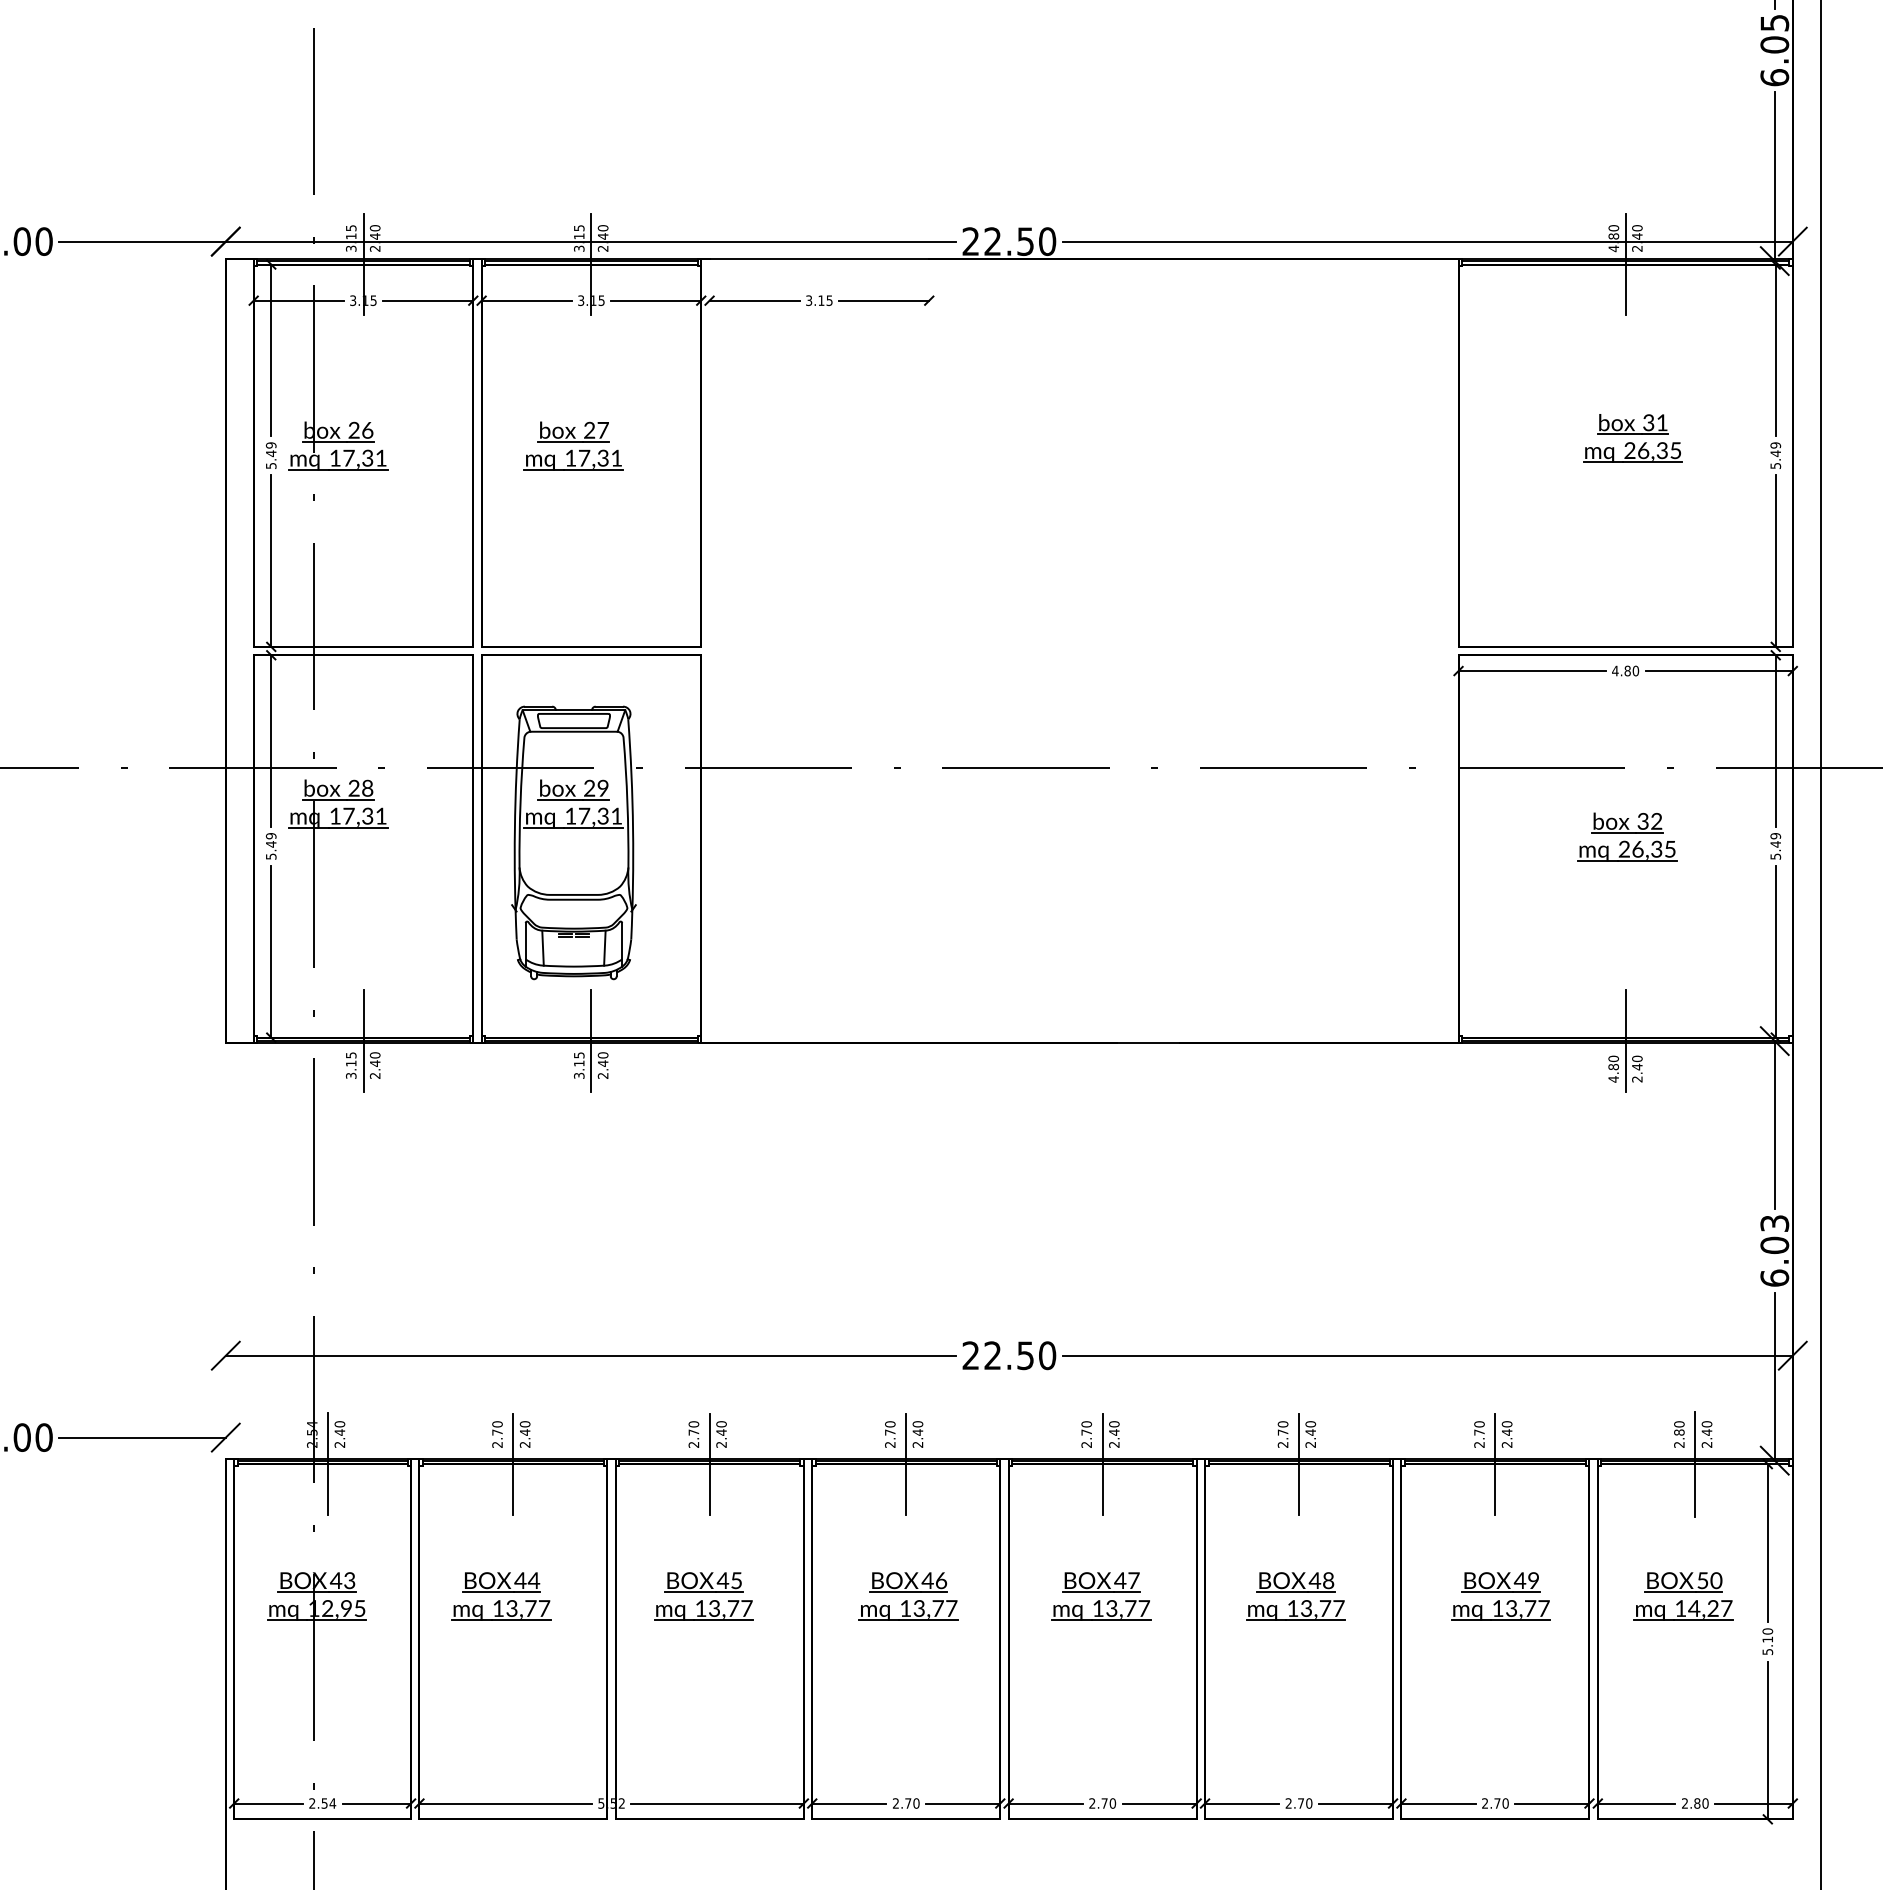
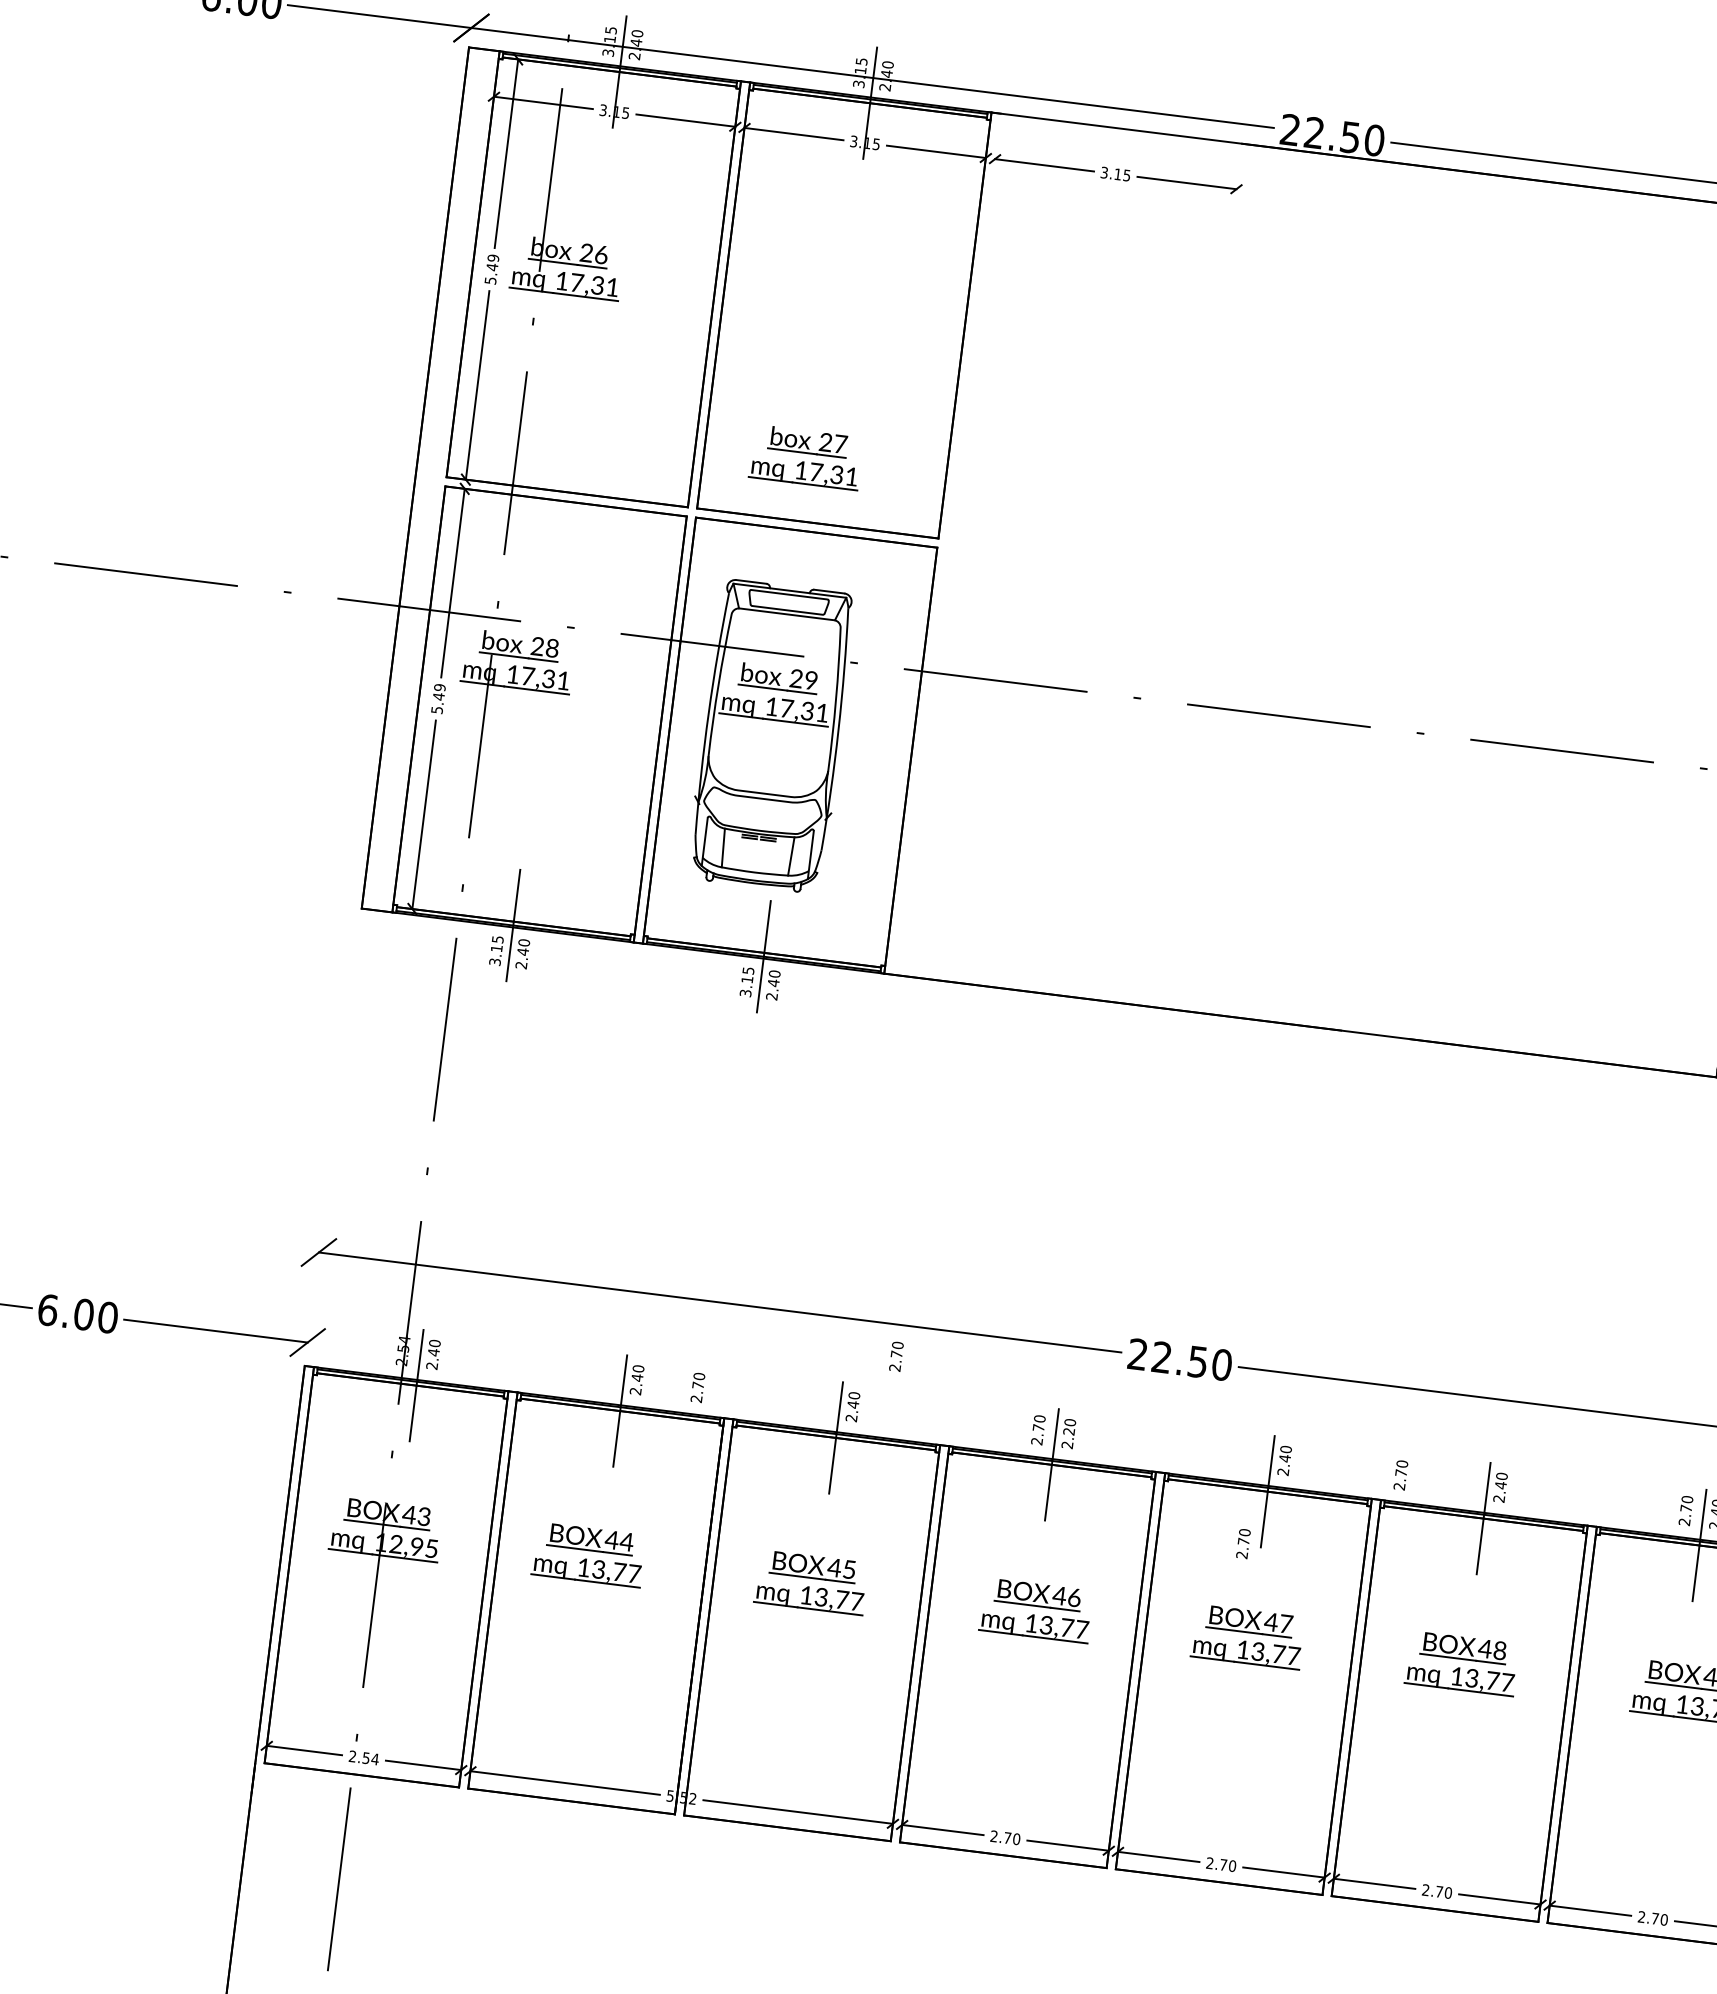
part: (573, 445) -> (806, 456), moved
text: (917, 1432) -> (1068, 1431), 2.40 -> 2.20
text: (497, 1434) -> (697, 1387), moved
text: (693, 1434) -> (896, 1356), moved
text: (1086, 1434) -> (1243, 1543), moved
text: (1282, 1434) -> (1400, 1475), moved

